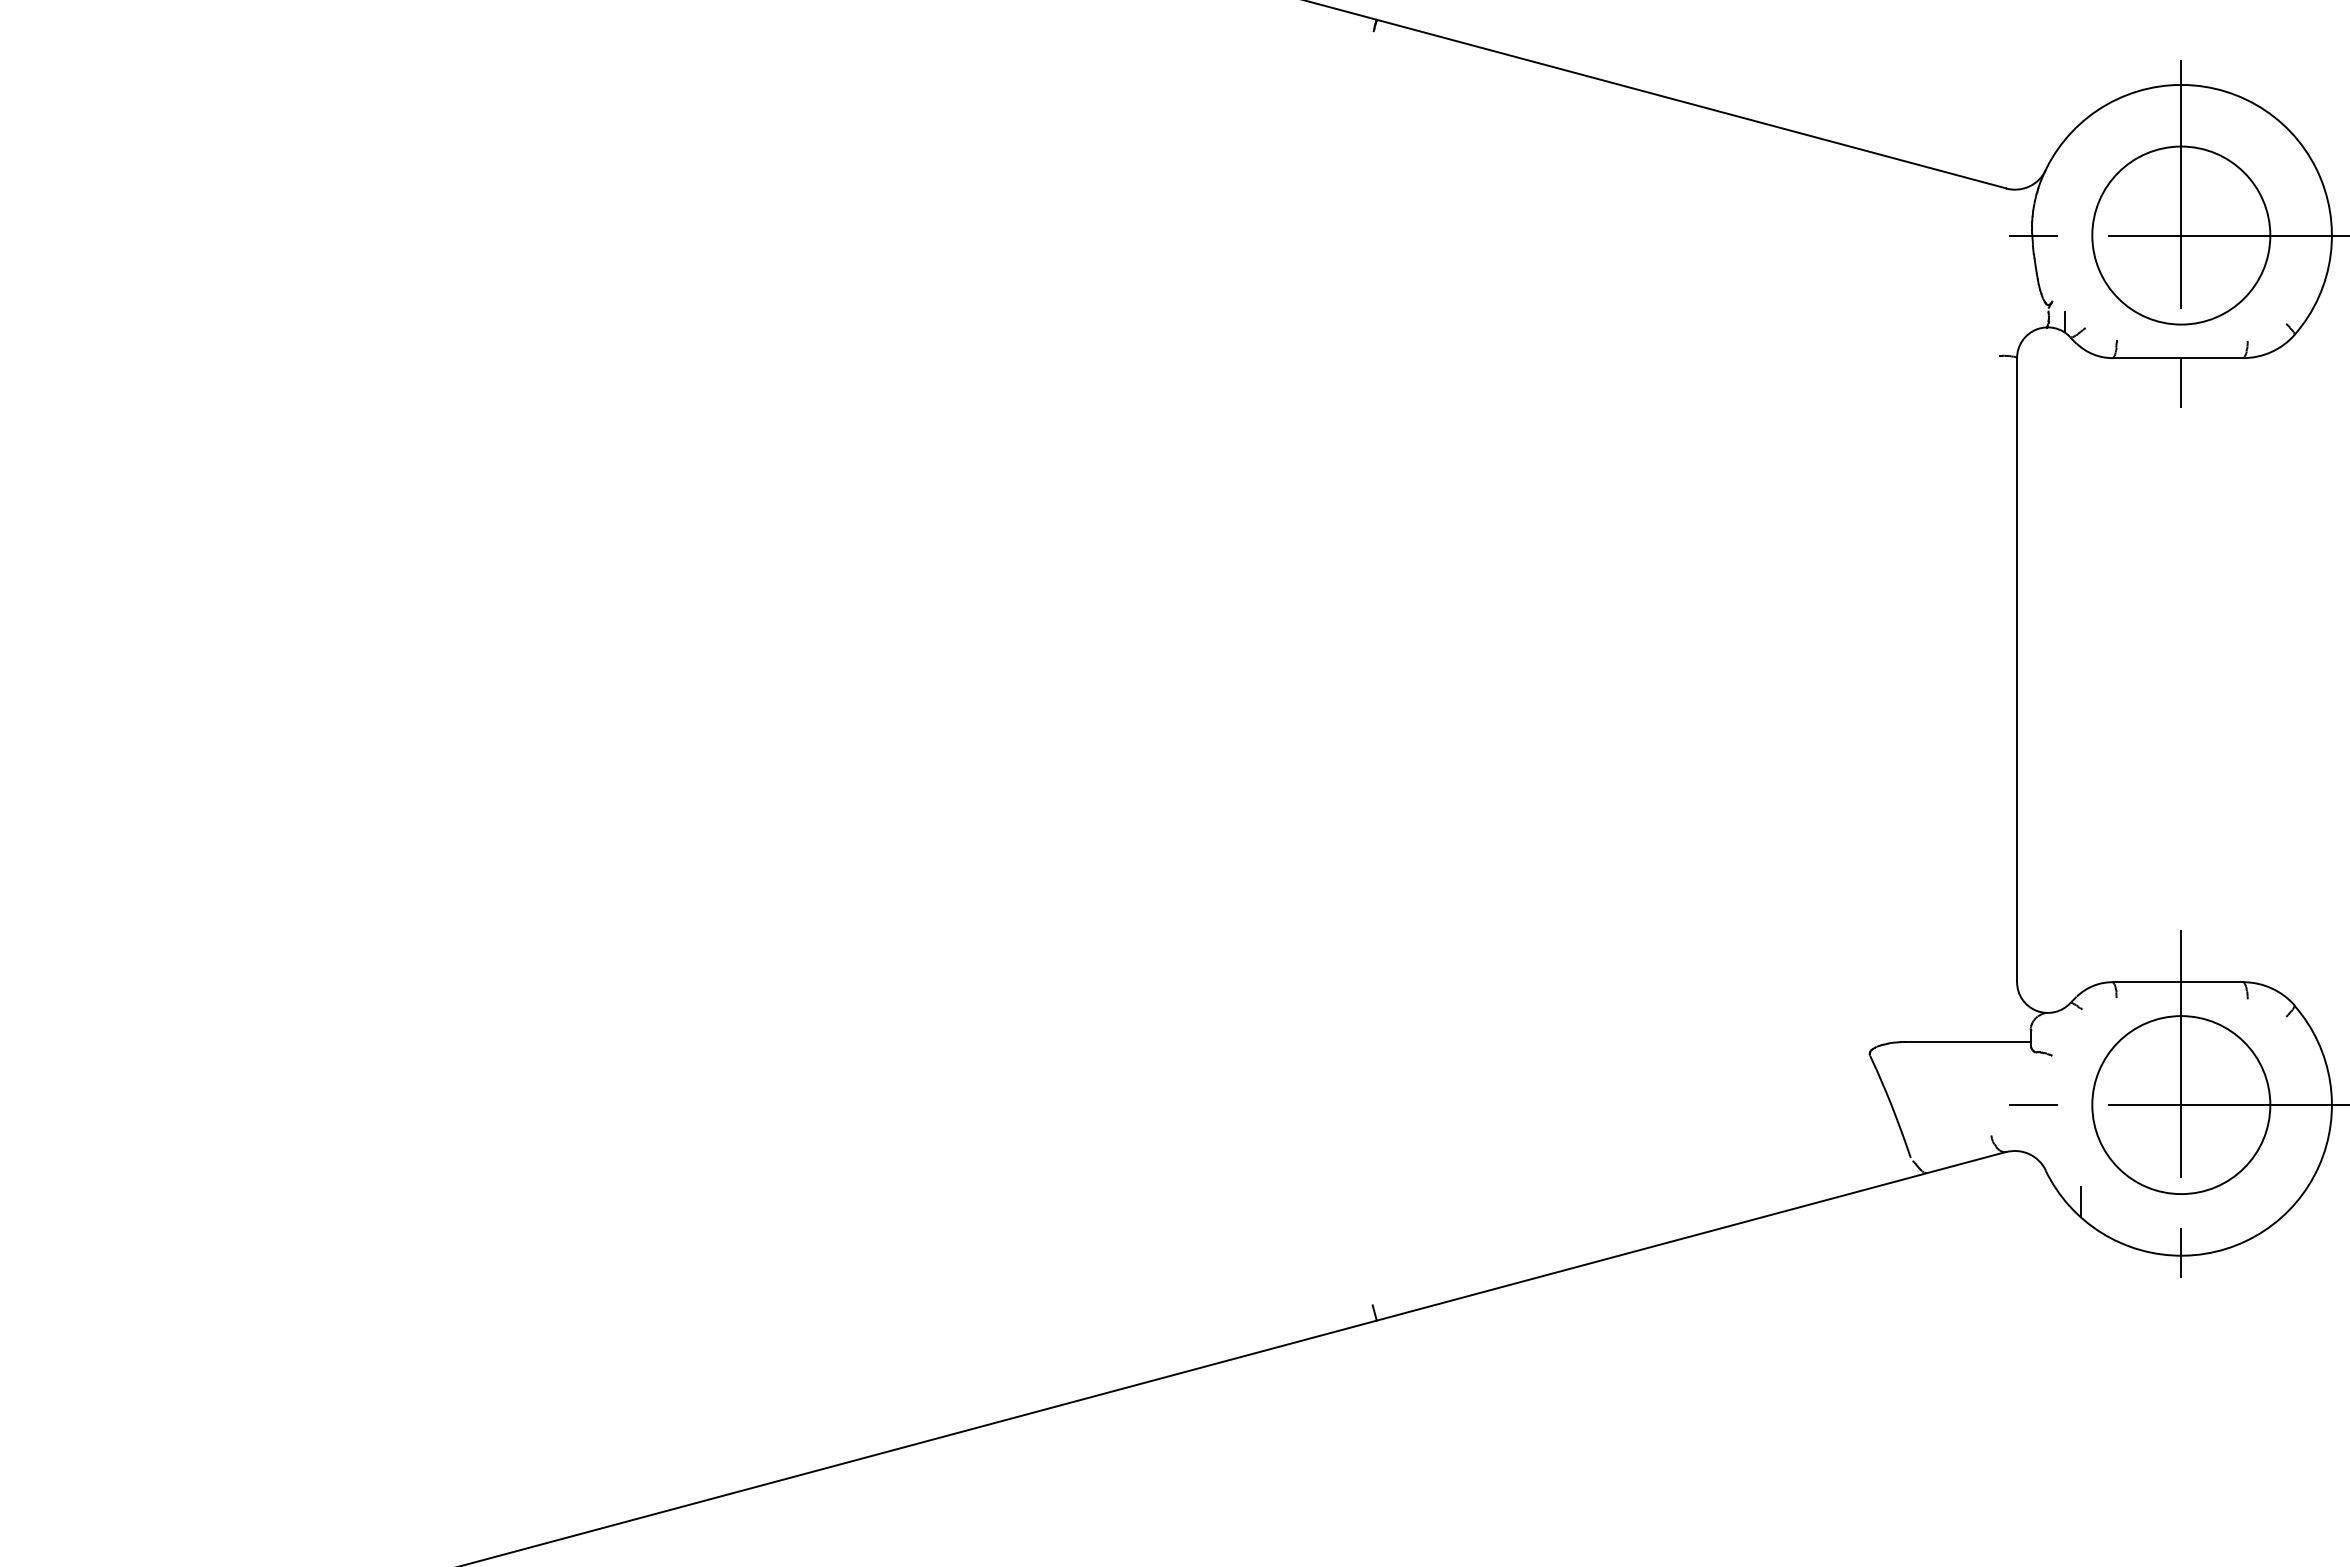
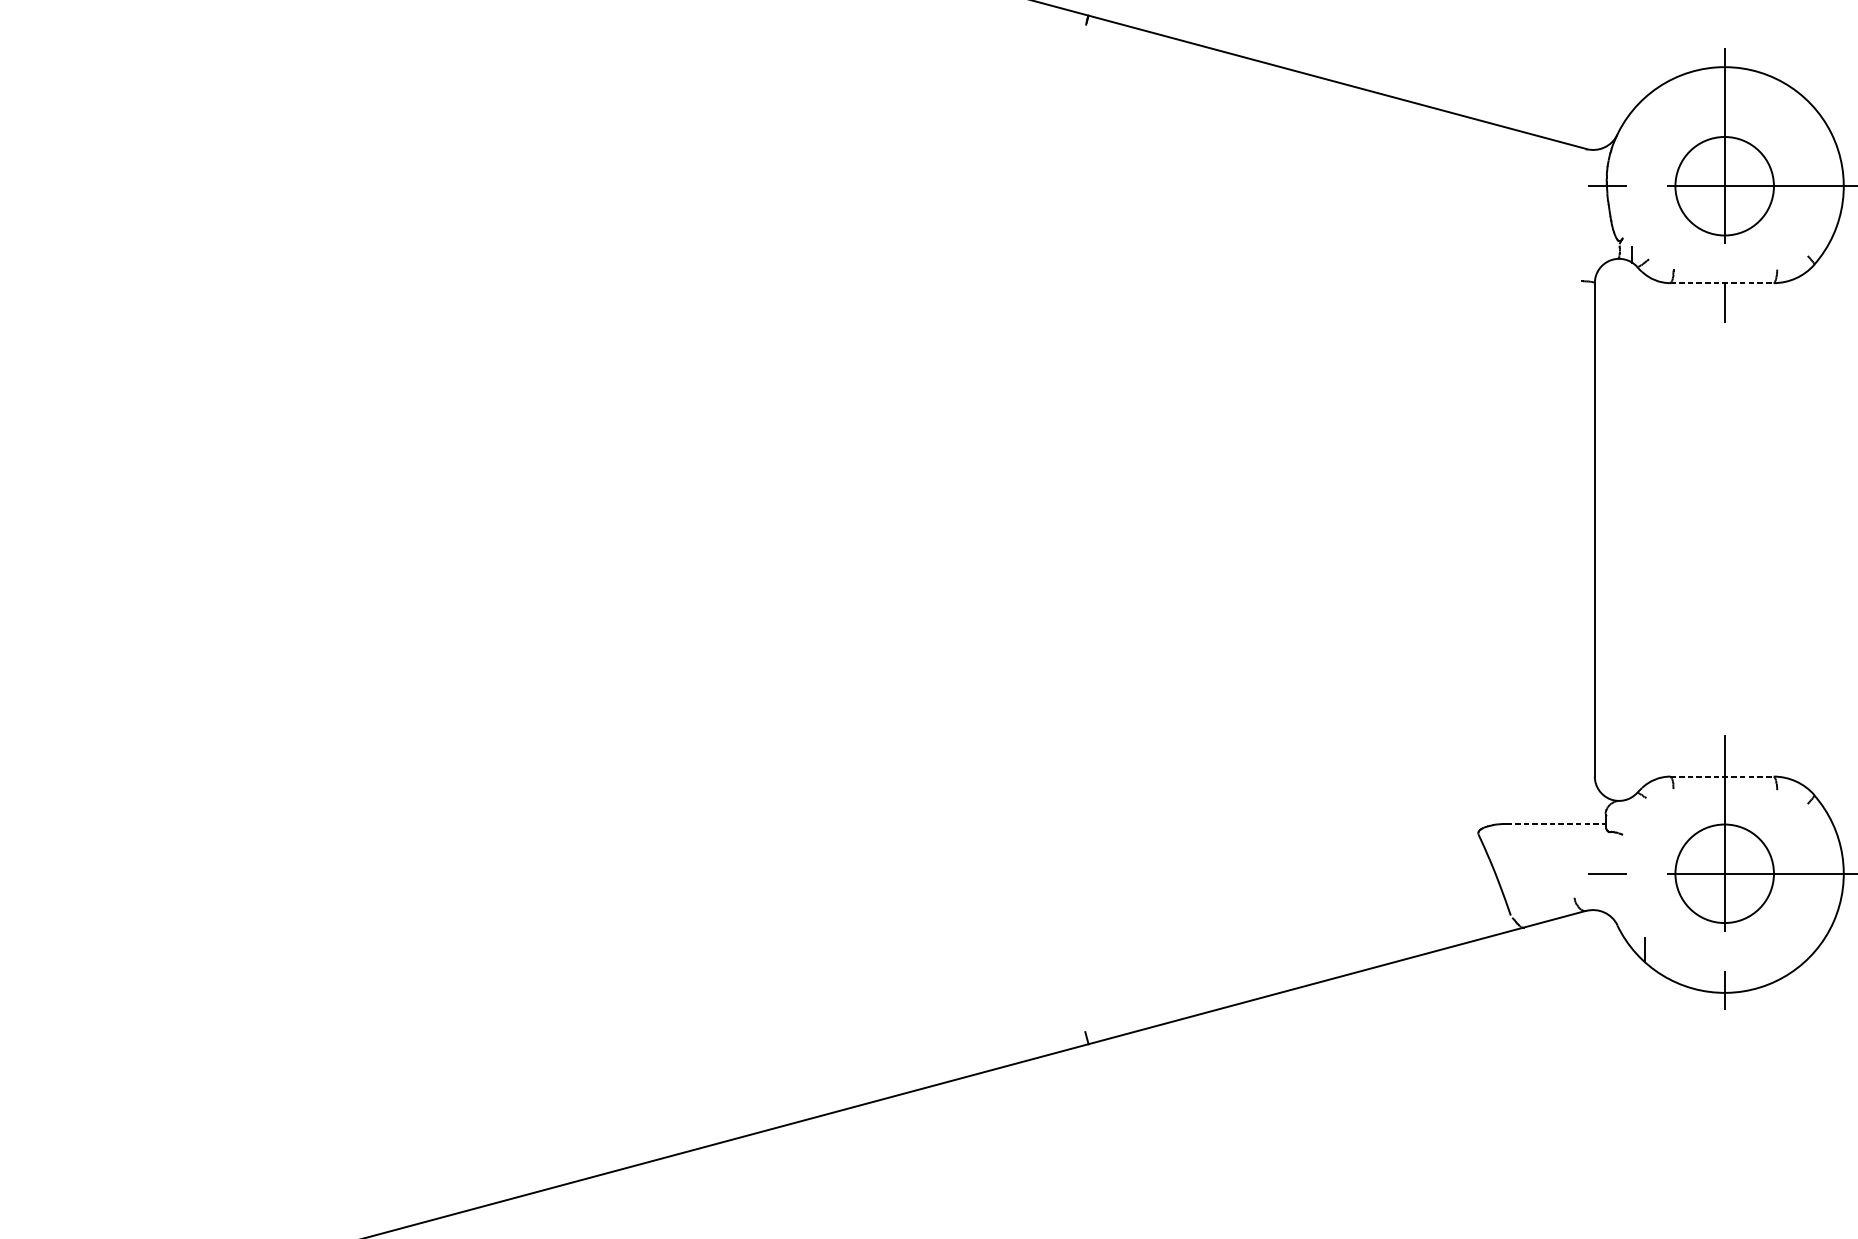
circle: (2181, 235) -> (1724, 186), size x0.7
line: (2178, 358) -> (1722, 283), solid -> dashed
line: (2178, 982) -> (1722, 776), solid -> dashed
line: (1967, 1042) -> (1555, 824), solid -> dashed
circle: (2181, 1105) -> (1724, 874), size x0.7

